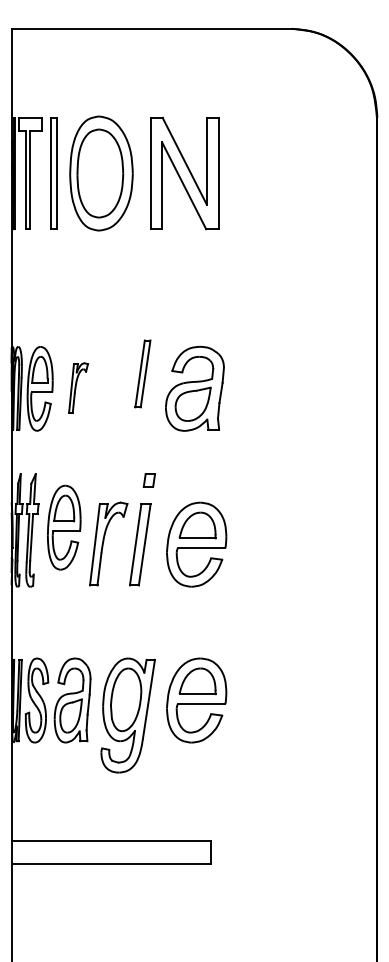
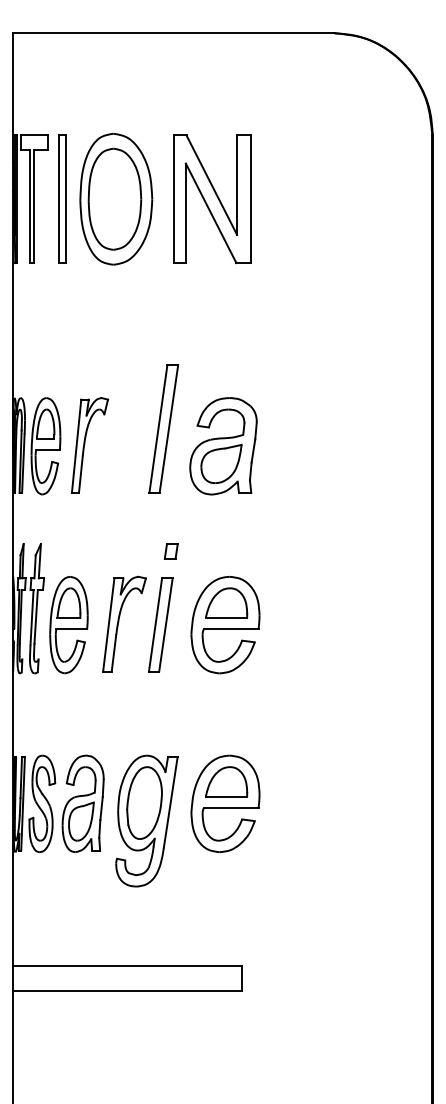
part: (142, 373) -> (163, 428), size x1.67
part: (78, 387) -> (89, 444), size x1.67
part: (64, 527) -> (69, 624), moved

